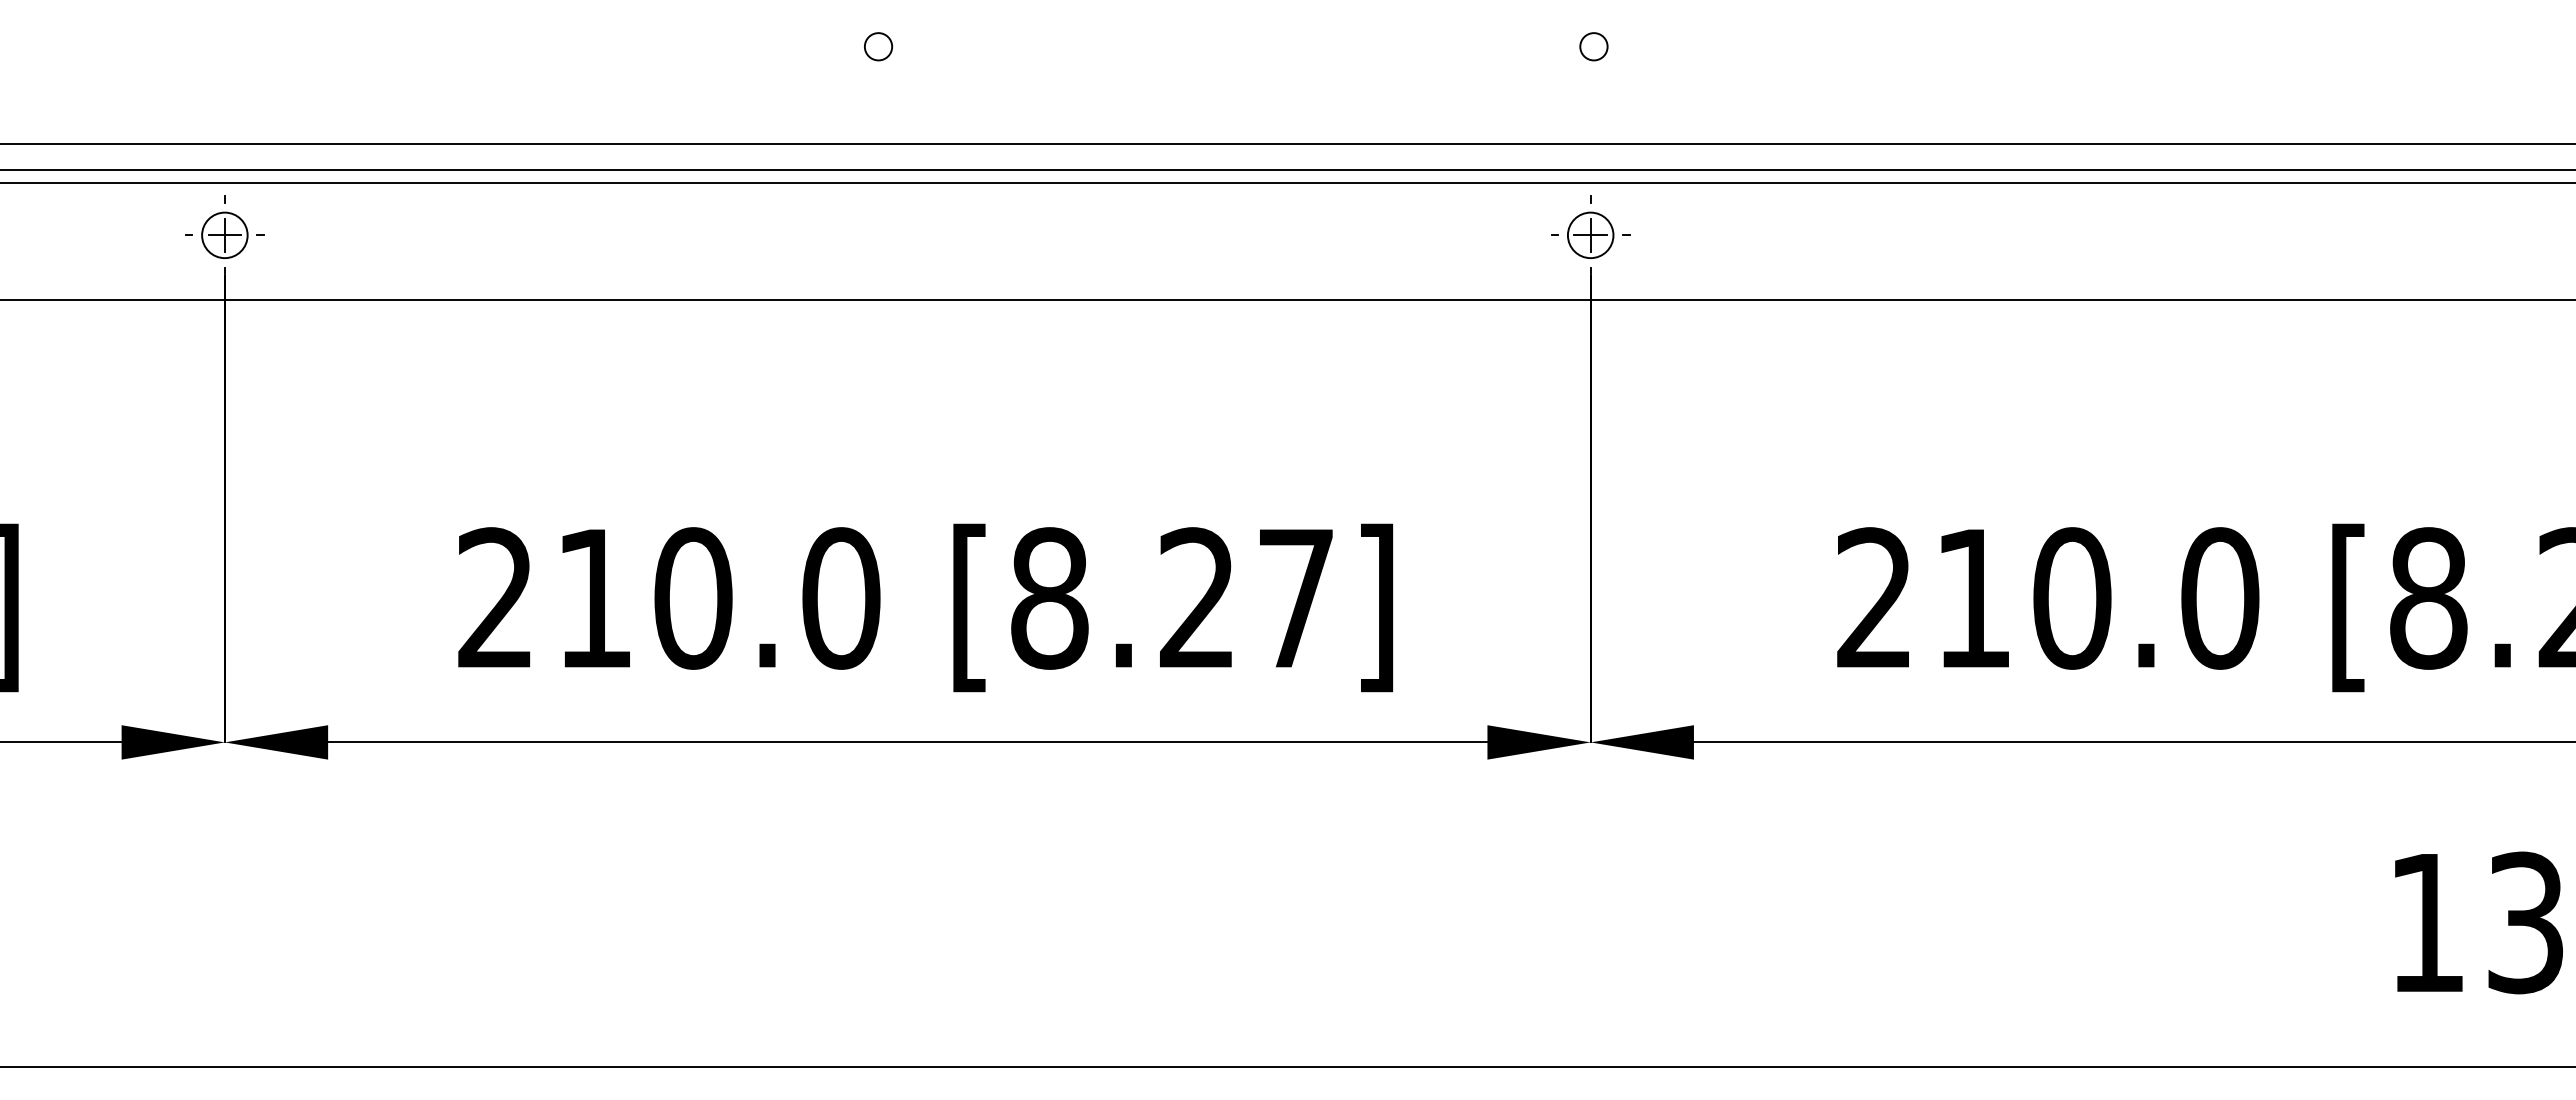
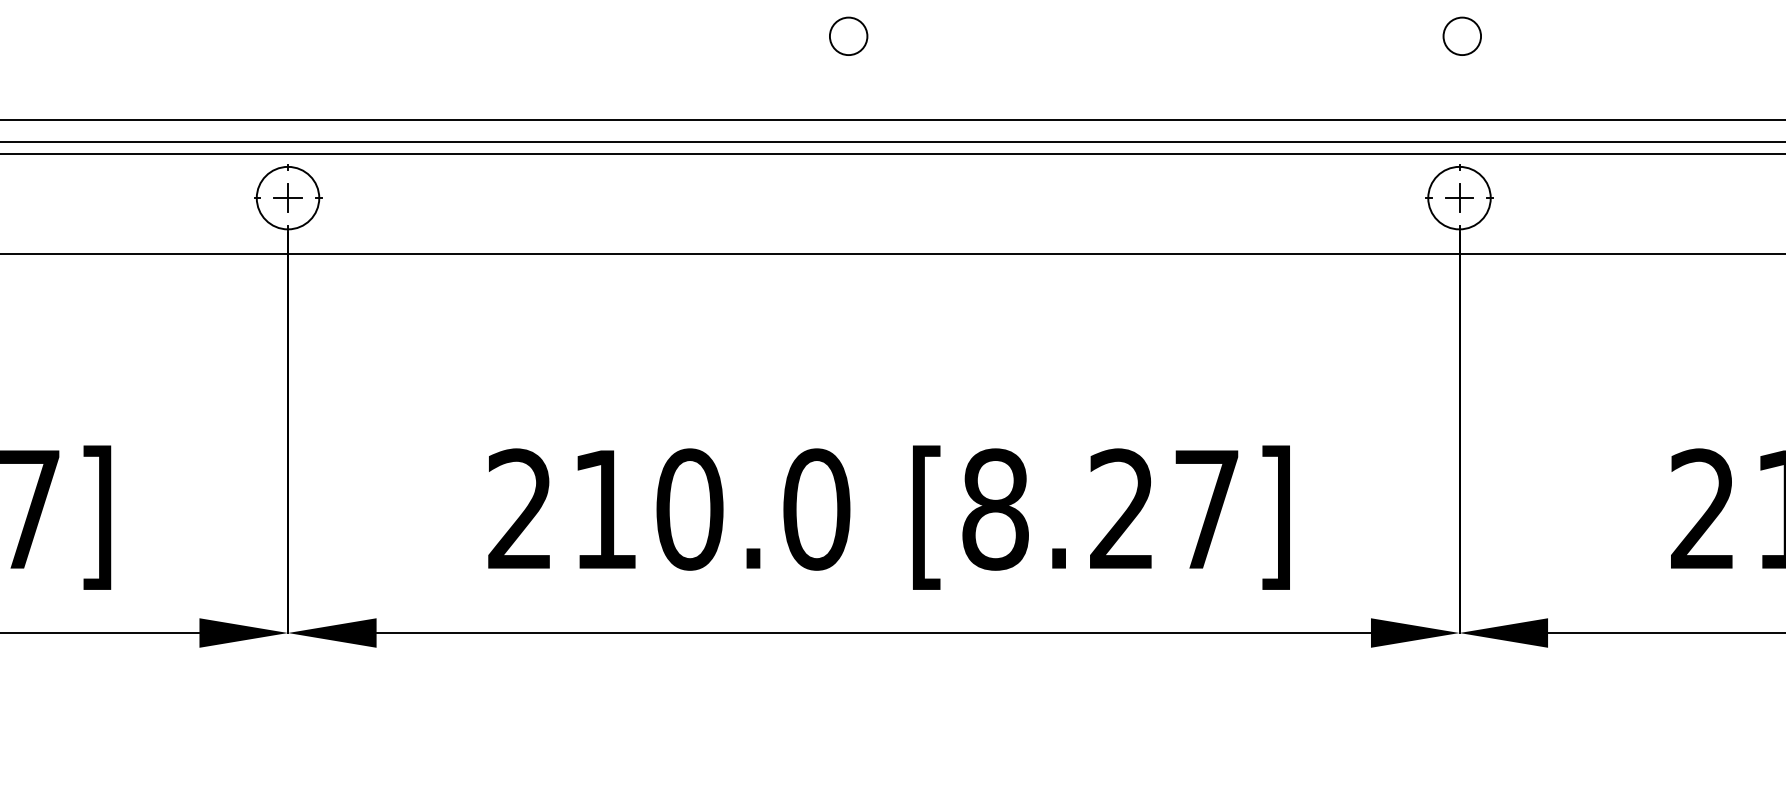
circle: (878, 46) -> (848, 36), size x1.6
circle: (1593, 46) -> (1461, 36), size x1.6
circle: (224, 235) -> (287, 198), size x1.6
circle: (1590, 235) -> (1459, 198), size x1.6

